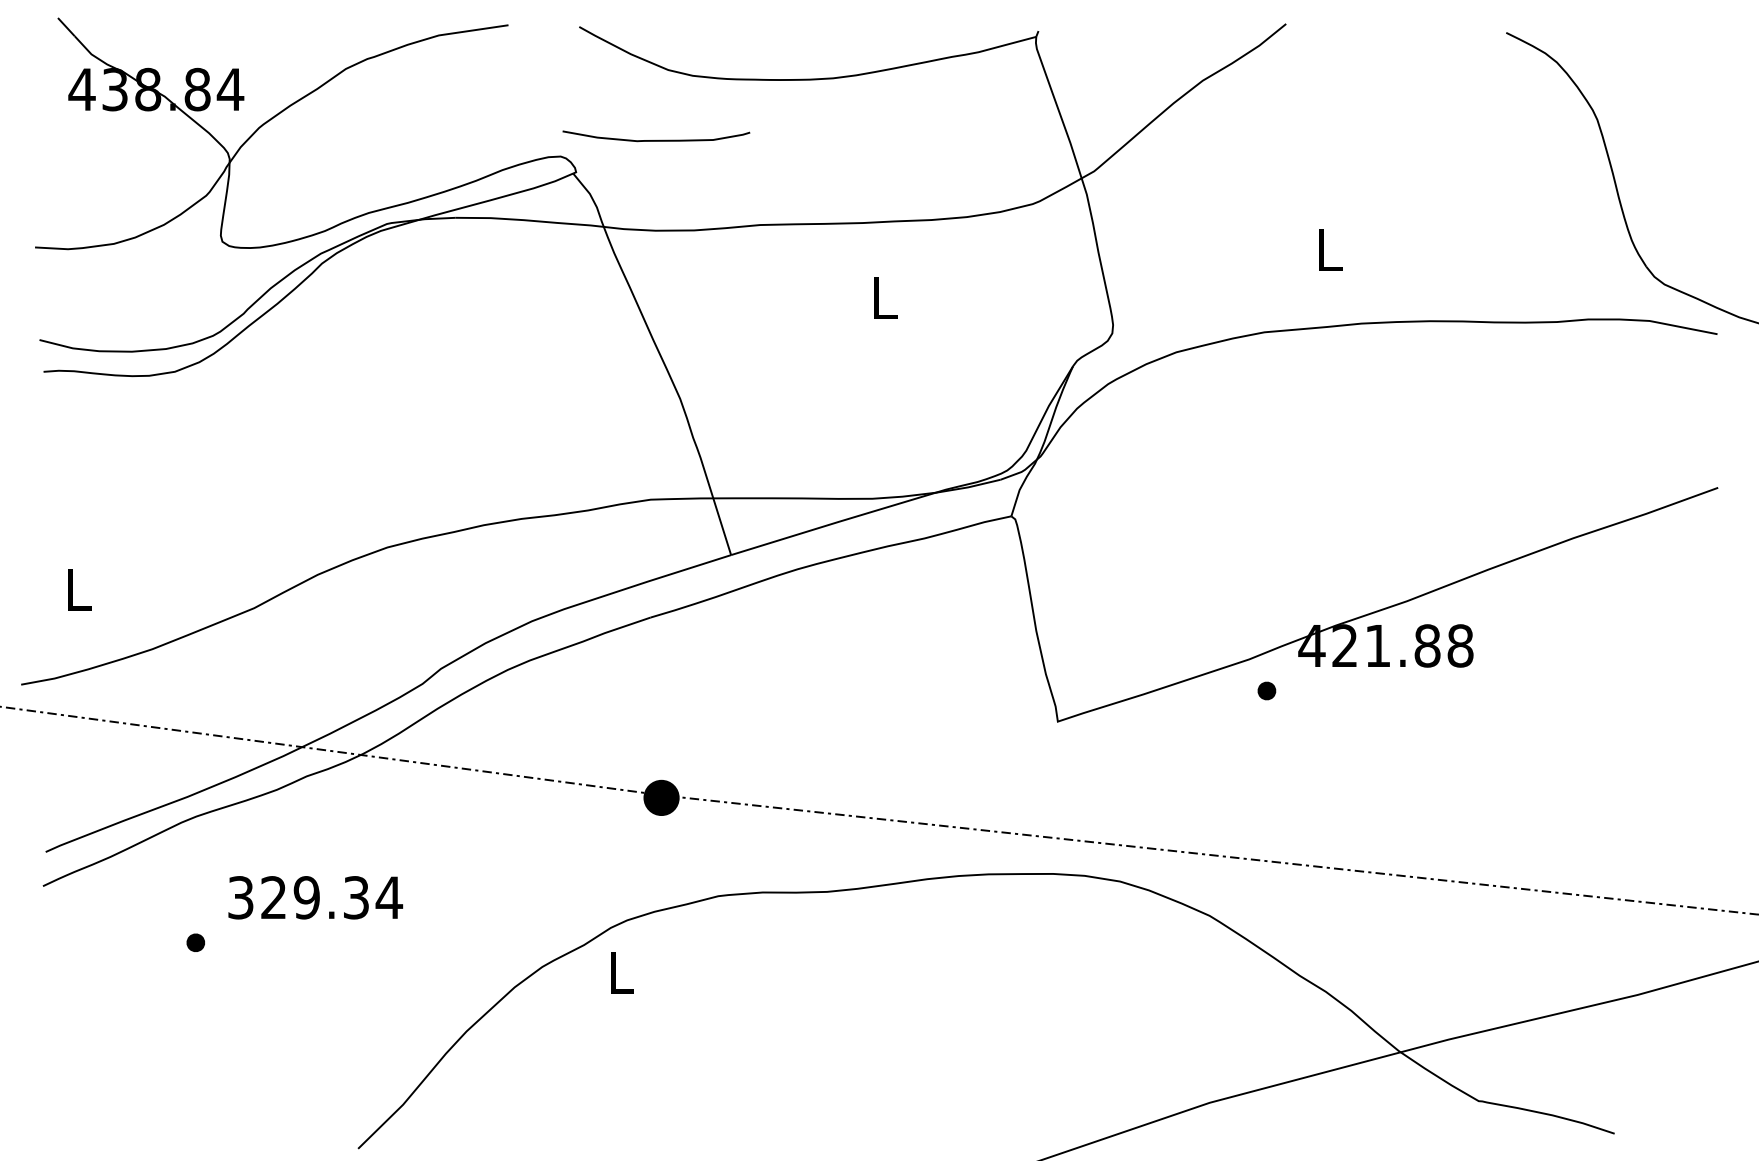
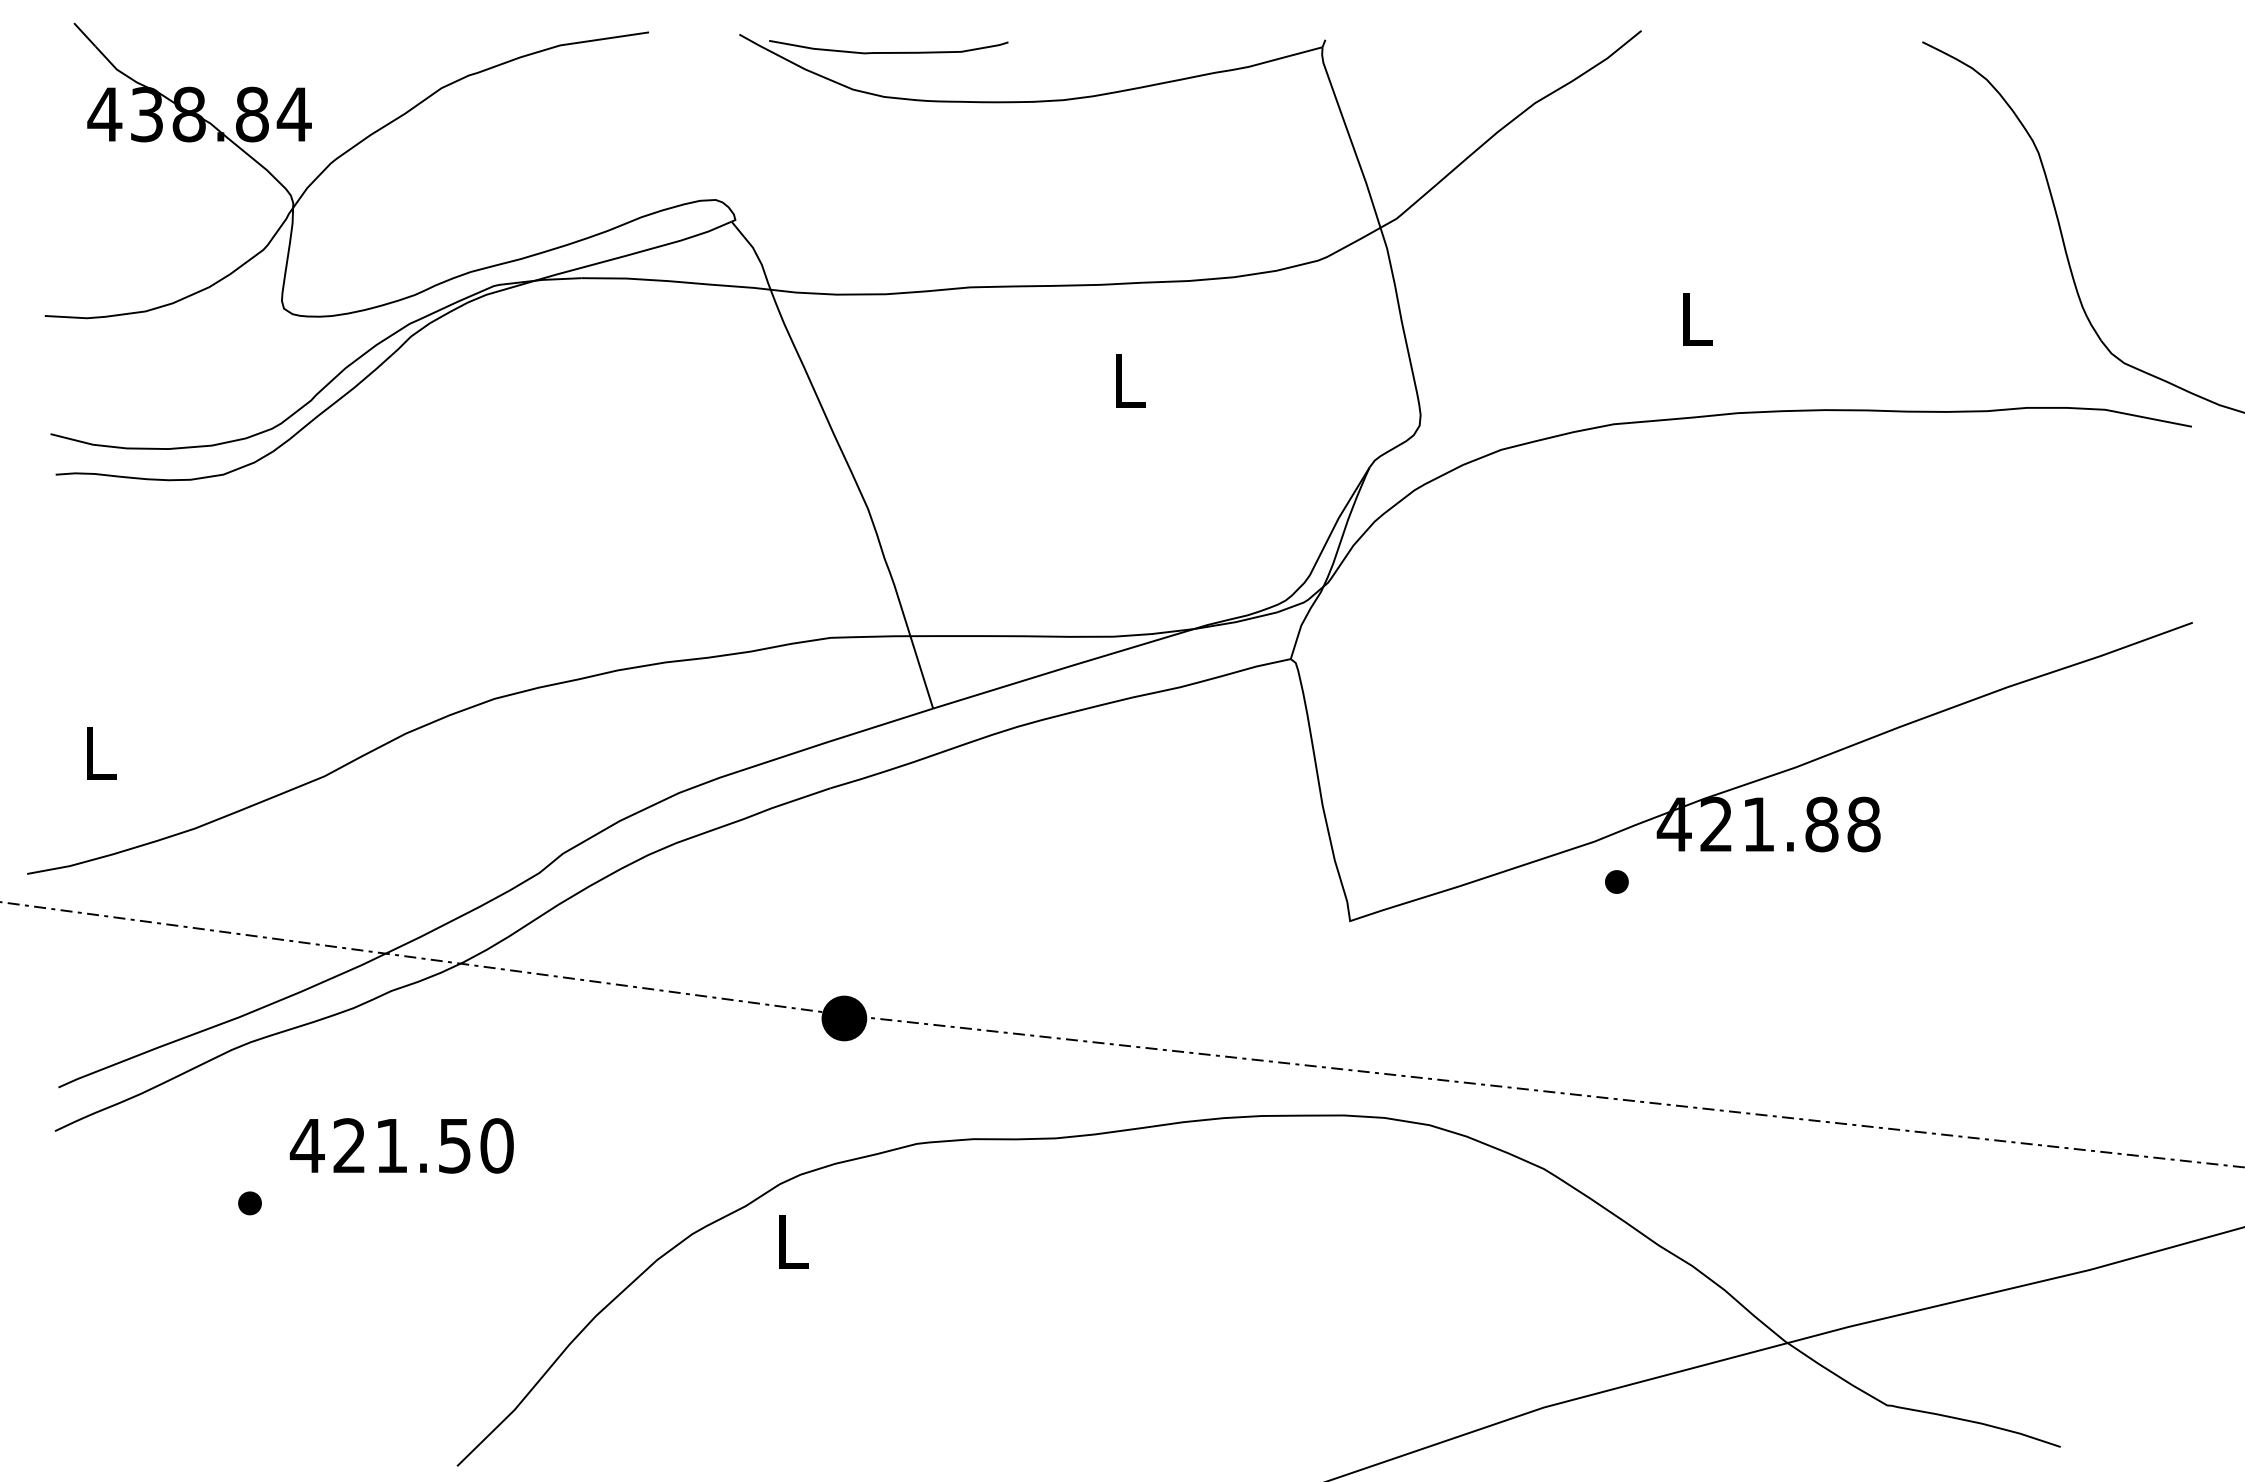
curve: (656, 140) -> (888, 52), moved
text: (314, 897) -> (401, 1145), 329.34 -> 421.50

